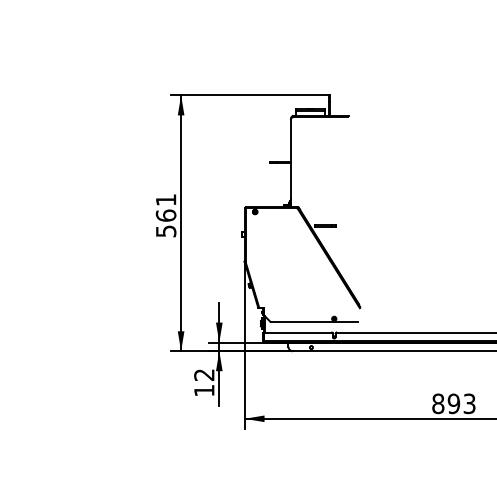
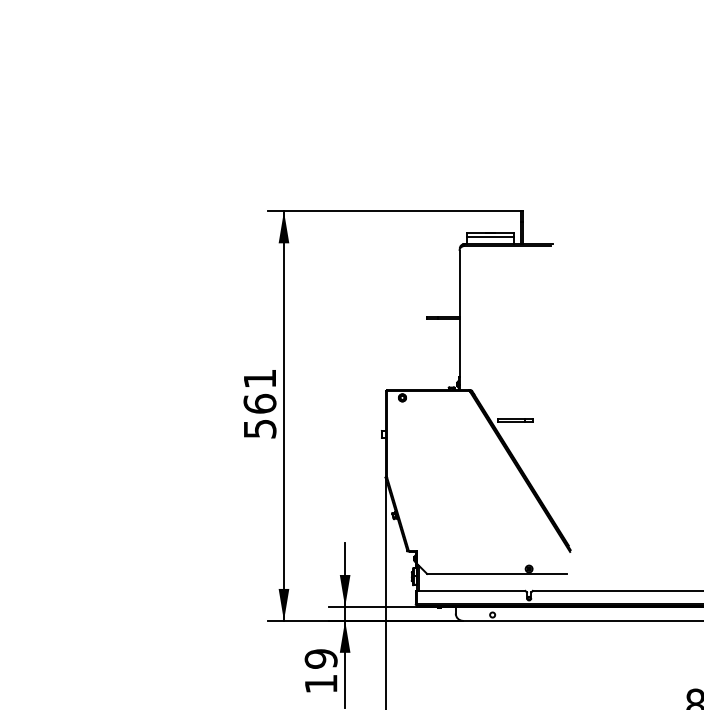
text: (204, 375) -> (321, 659), 12 -> 19

